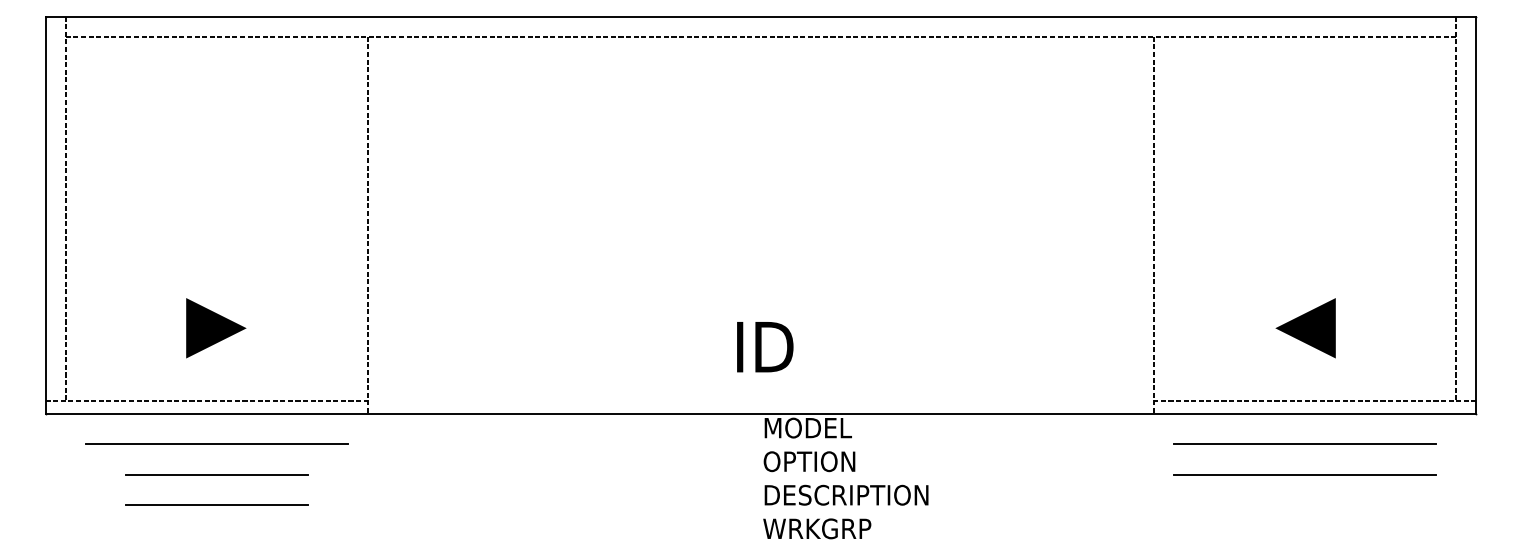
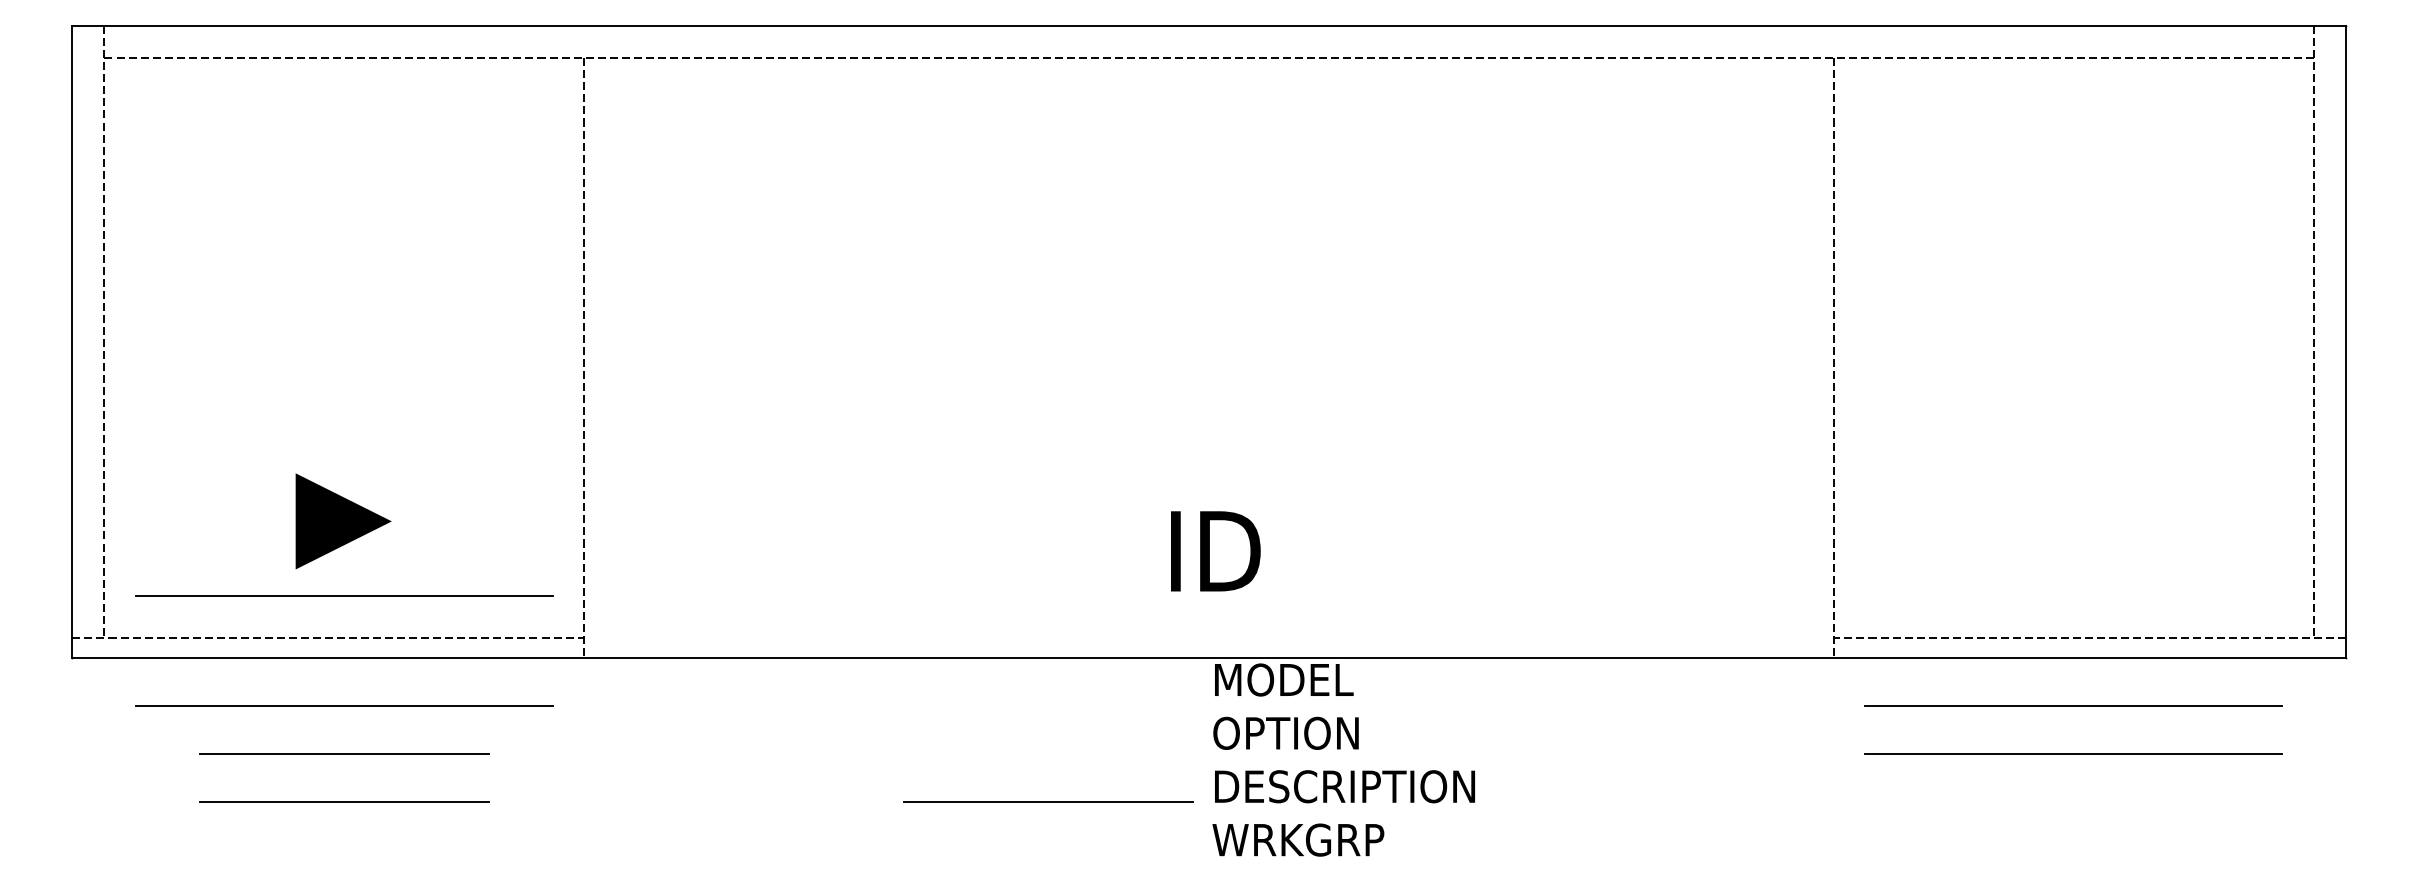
line: (1305, 328) -> (2074, 521), removed
line: (216, 374) -> (343, 594), added
line: (659, 504) -> (1047, 801), added

